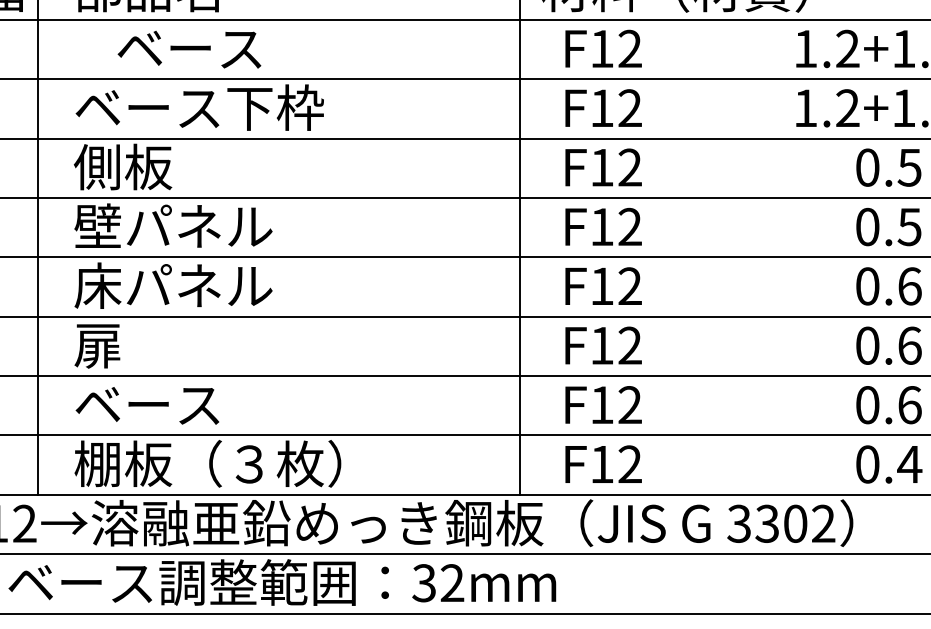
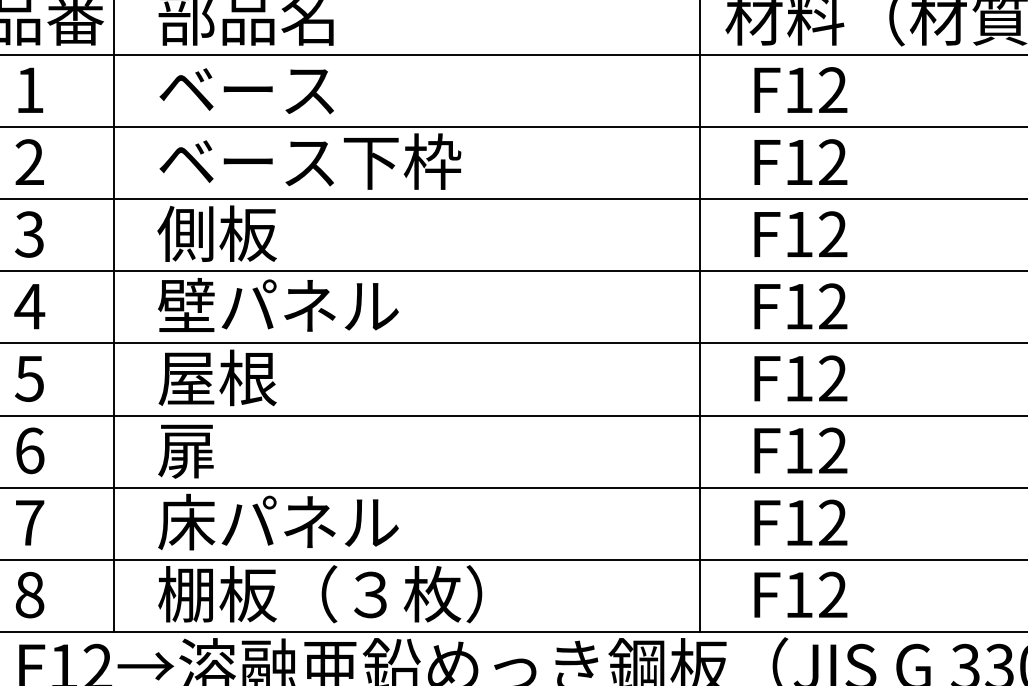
text: (189, 49) -> (246, 90), moved
text: (173, 285) -> (278, 377), 床パネル -> 屋根
text: (173, 404) -> (278, 522), ベース -> 床パネル

